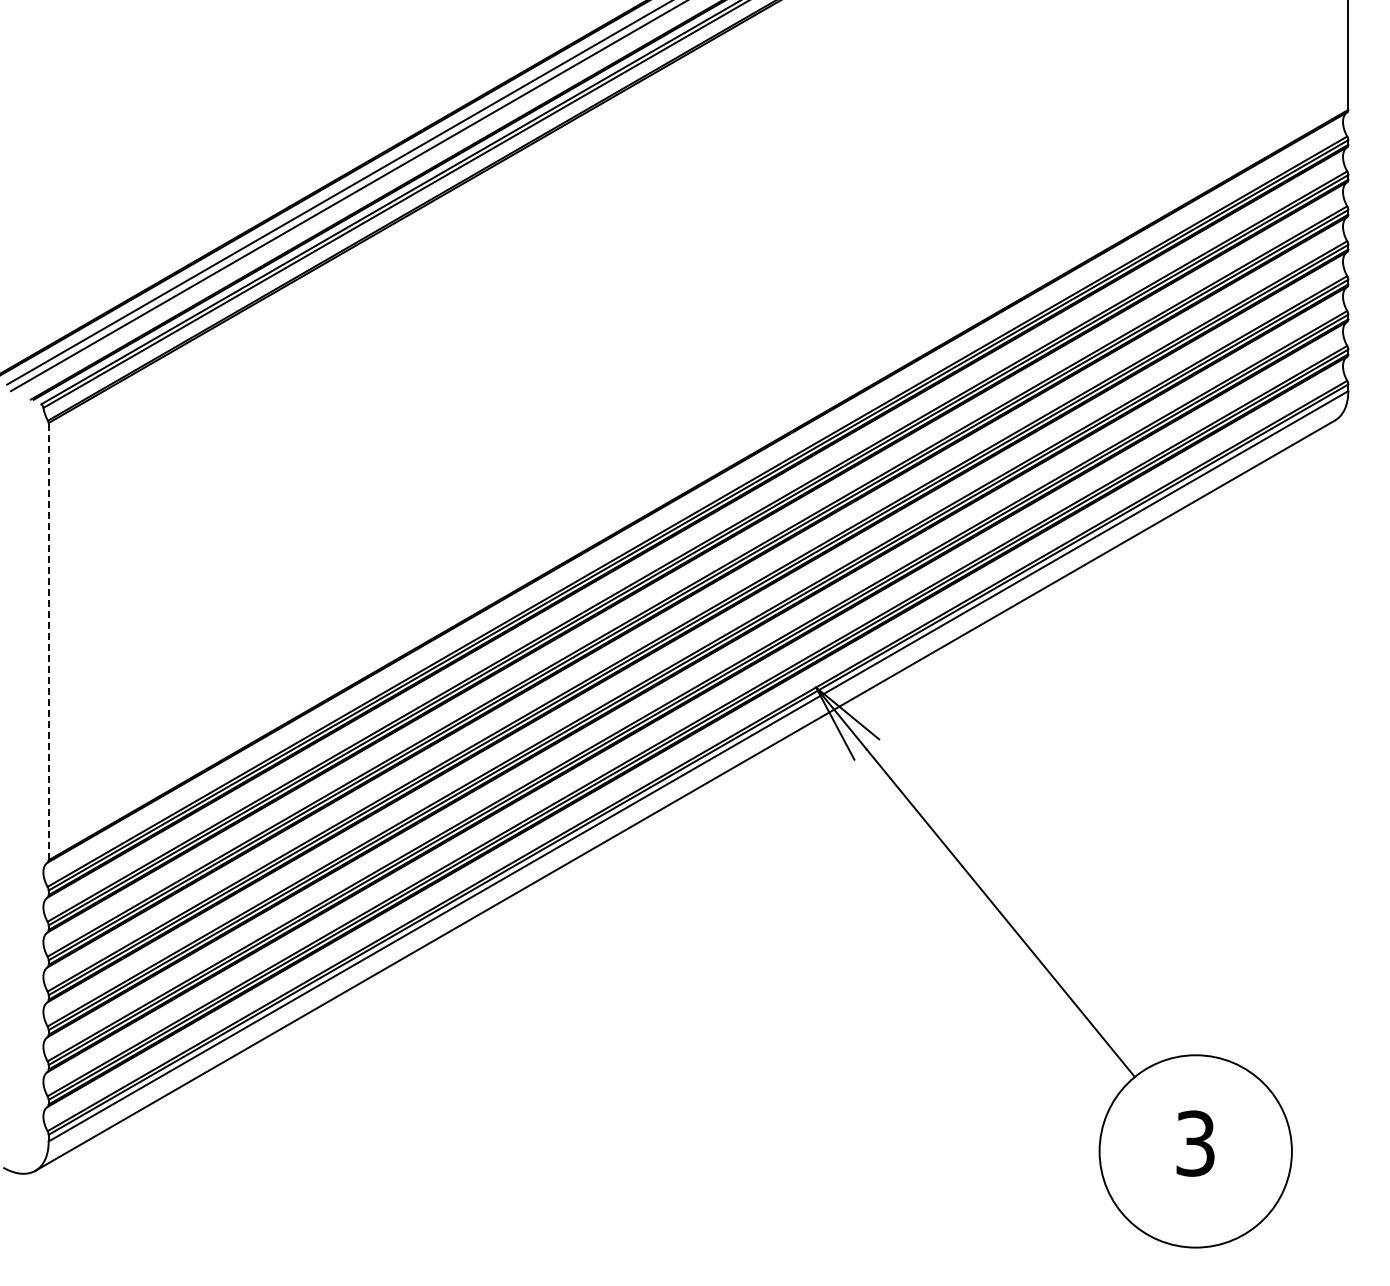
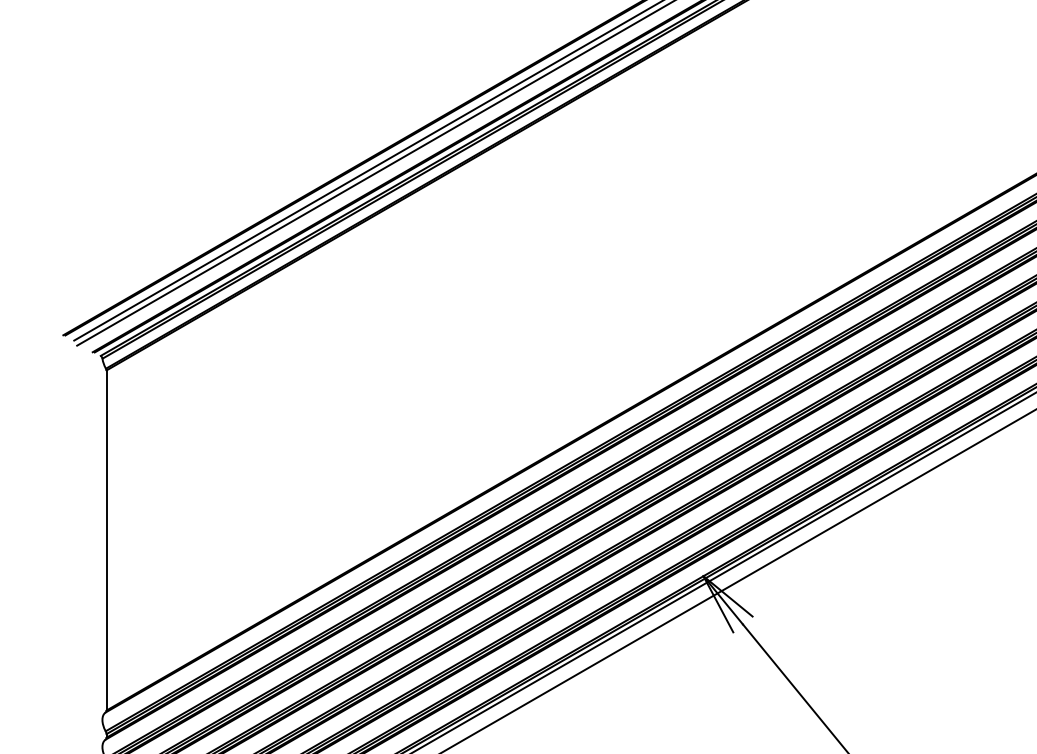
line: (48, 641) -> (106, 540), dashed -> solid

